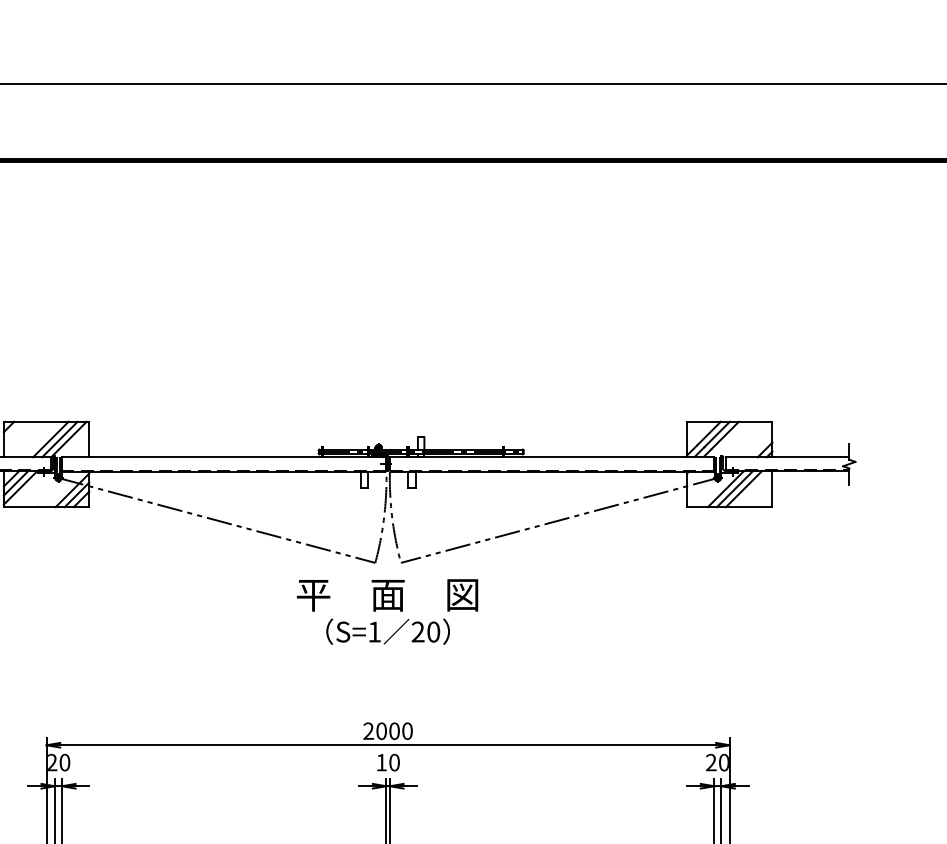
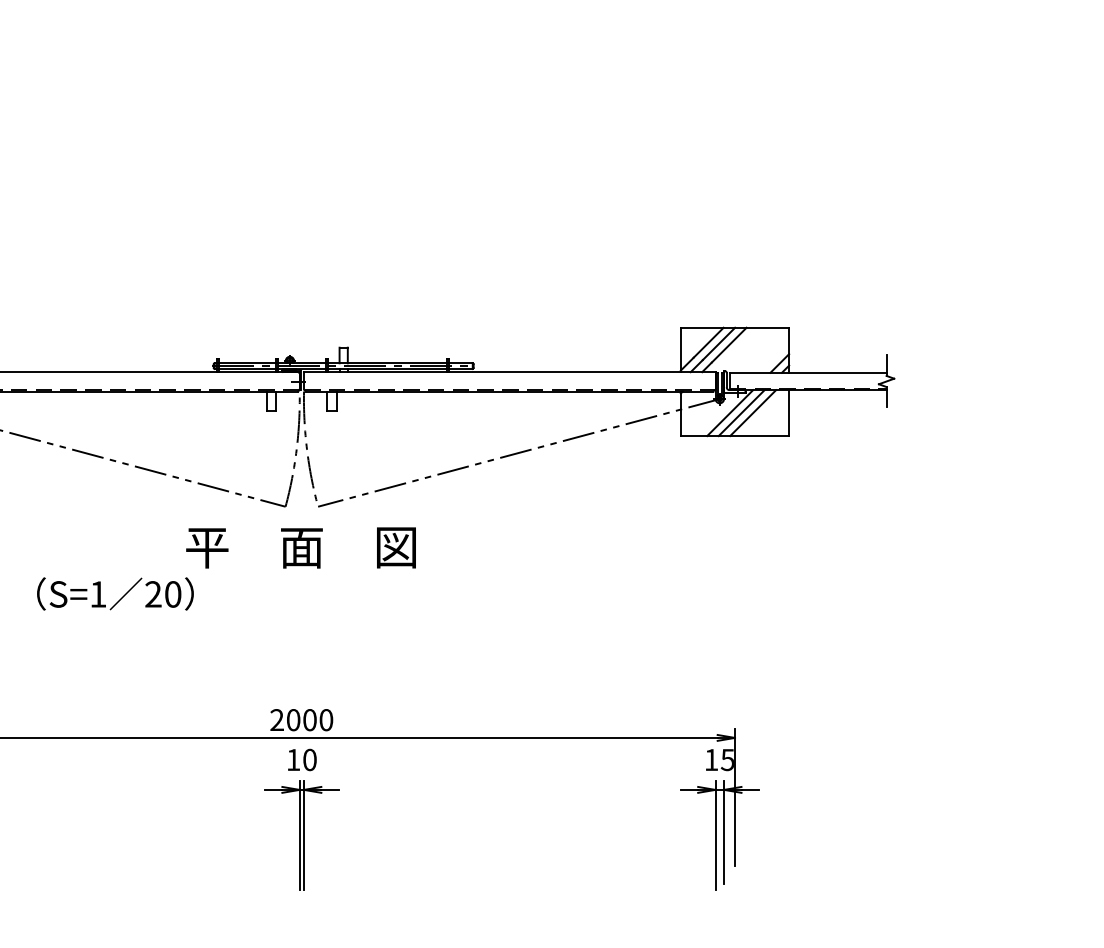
text: (387, 631) -> (114, 593), moved
text: (717, 762) -> (719, 759), 20 -> 15

